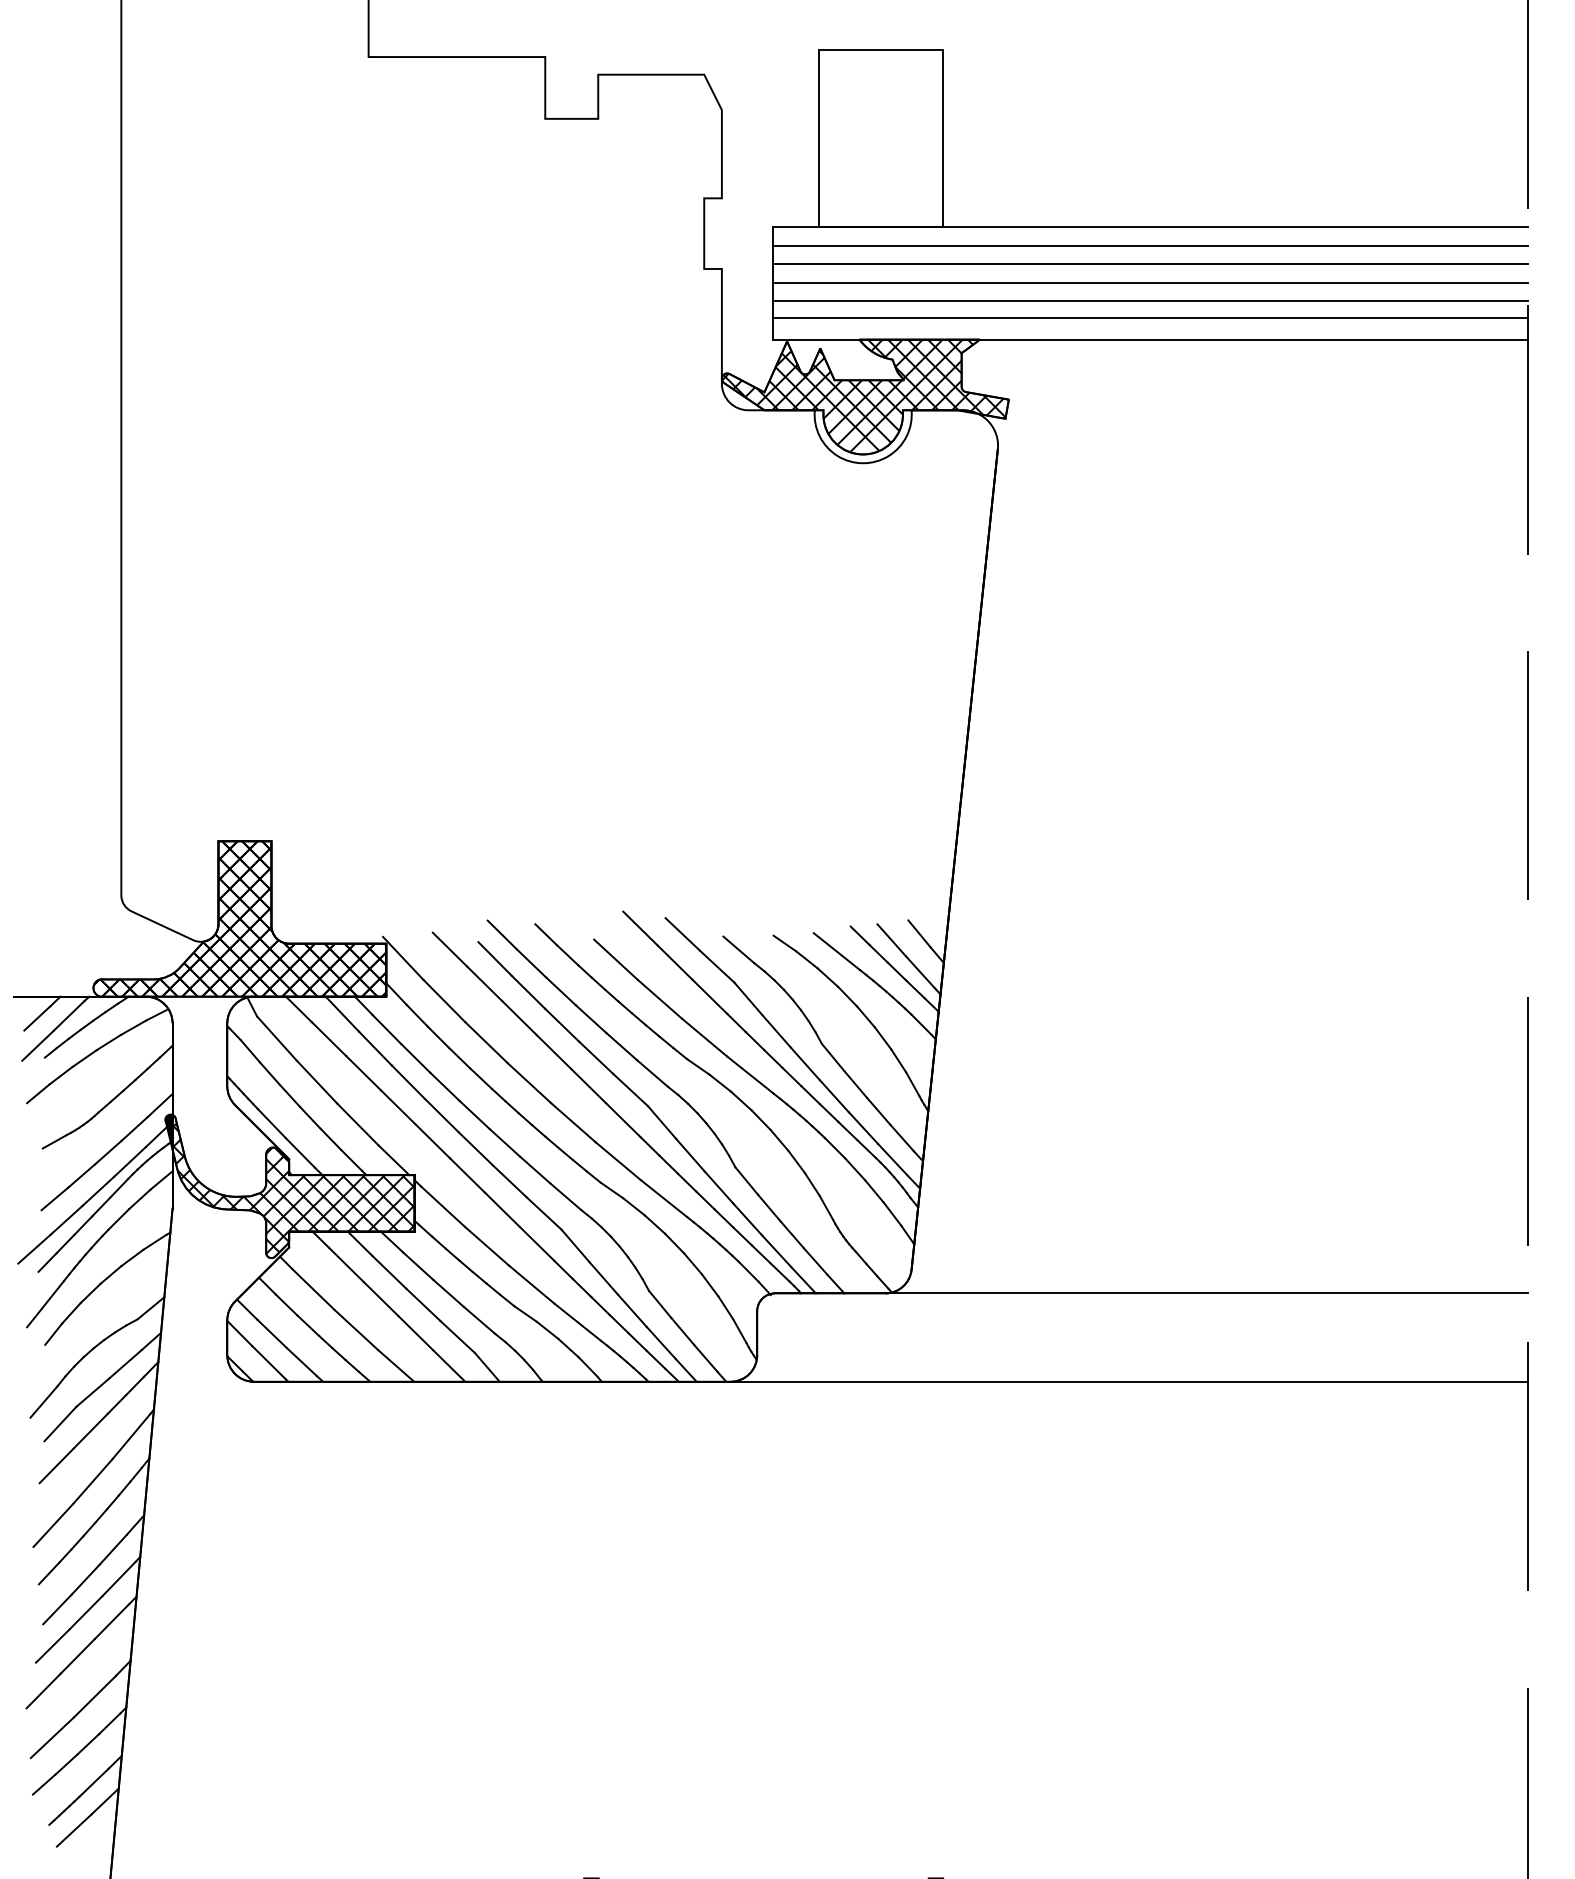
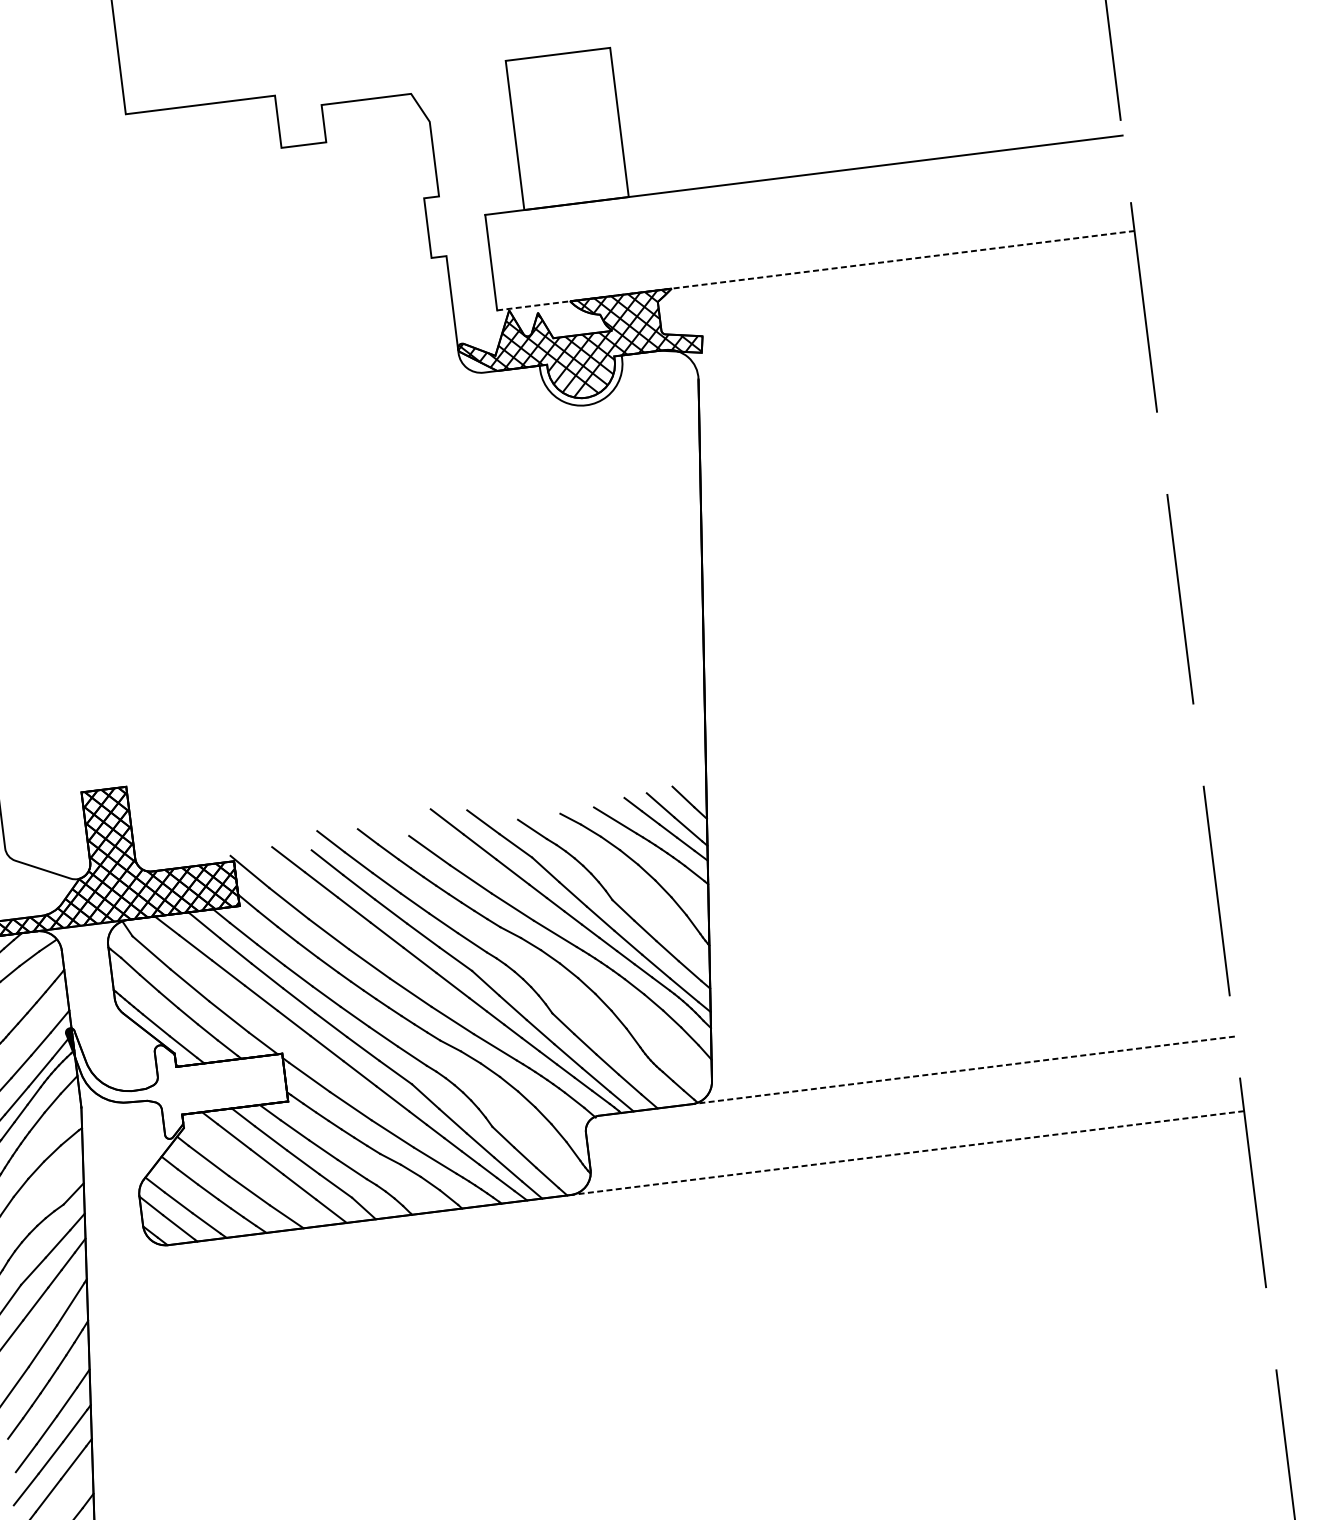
line: (1150, 246) -> (806, 192), removed
line: (1150, 263) -> (807, 206), removed
line: (1150, 283) -> (810, 223), removed
line: (1150, 300) -> (811, 237), removed
line: (1150, 318) -> (813, 252), removed
line: (1150, 339) -> (815, 270), solid -> dashed
hatch: (293, 1188) -> (181, 1077), removed
line: (1205, 1293) -> (962, 1070), solid -> dashed
line: (1129, 1381) -> (907, 1152), solid -> dashed

